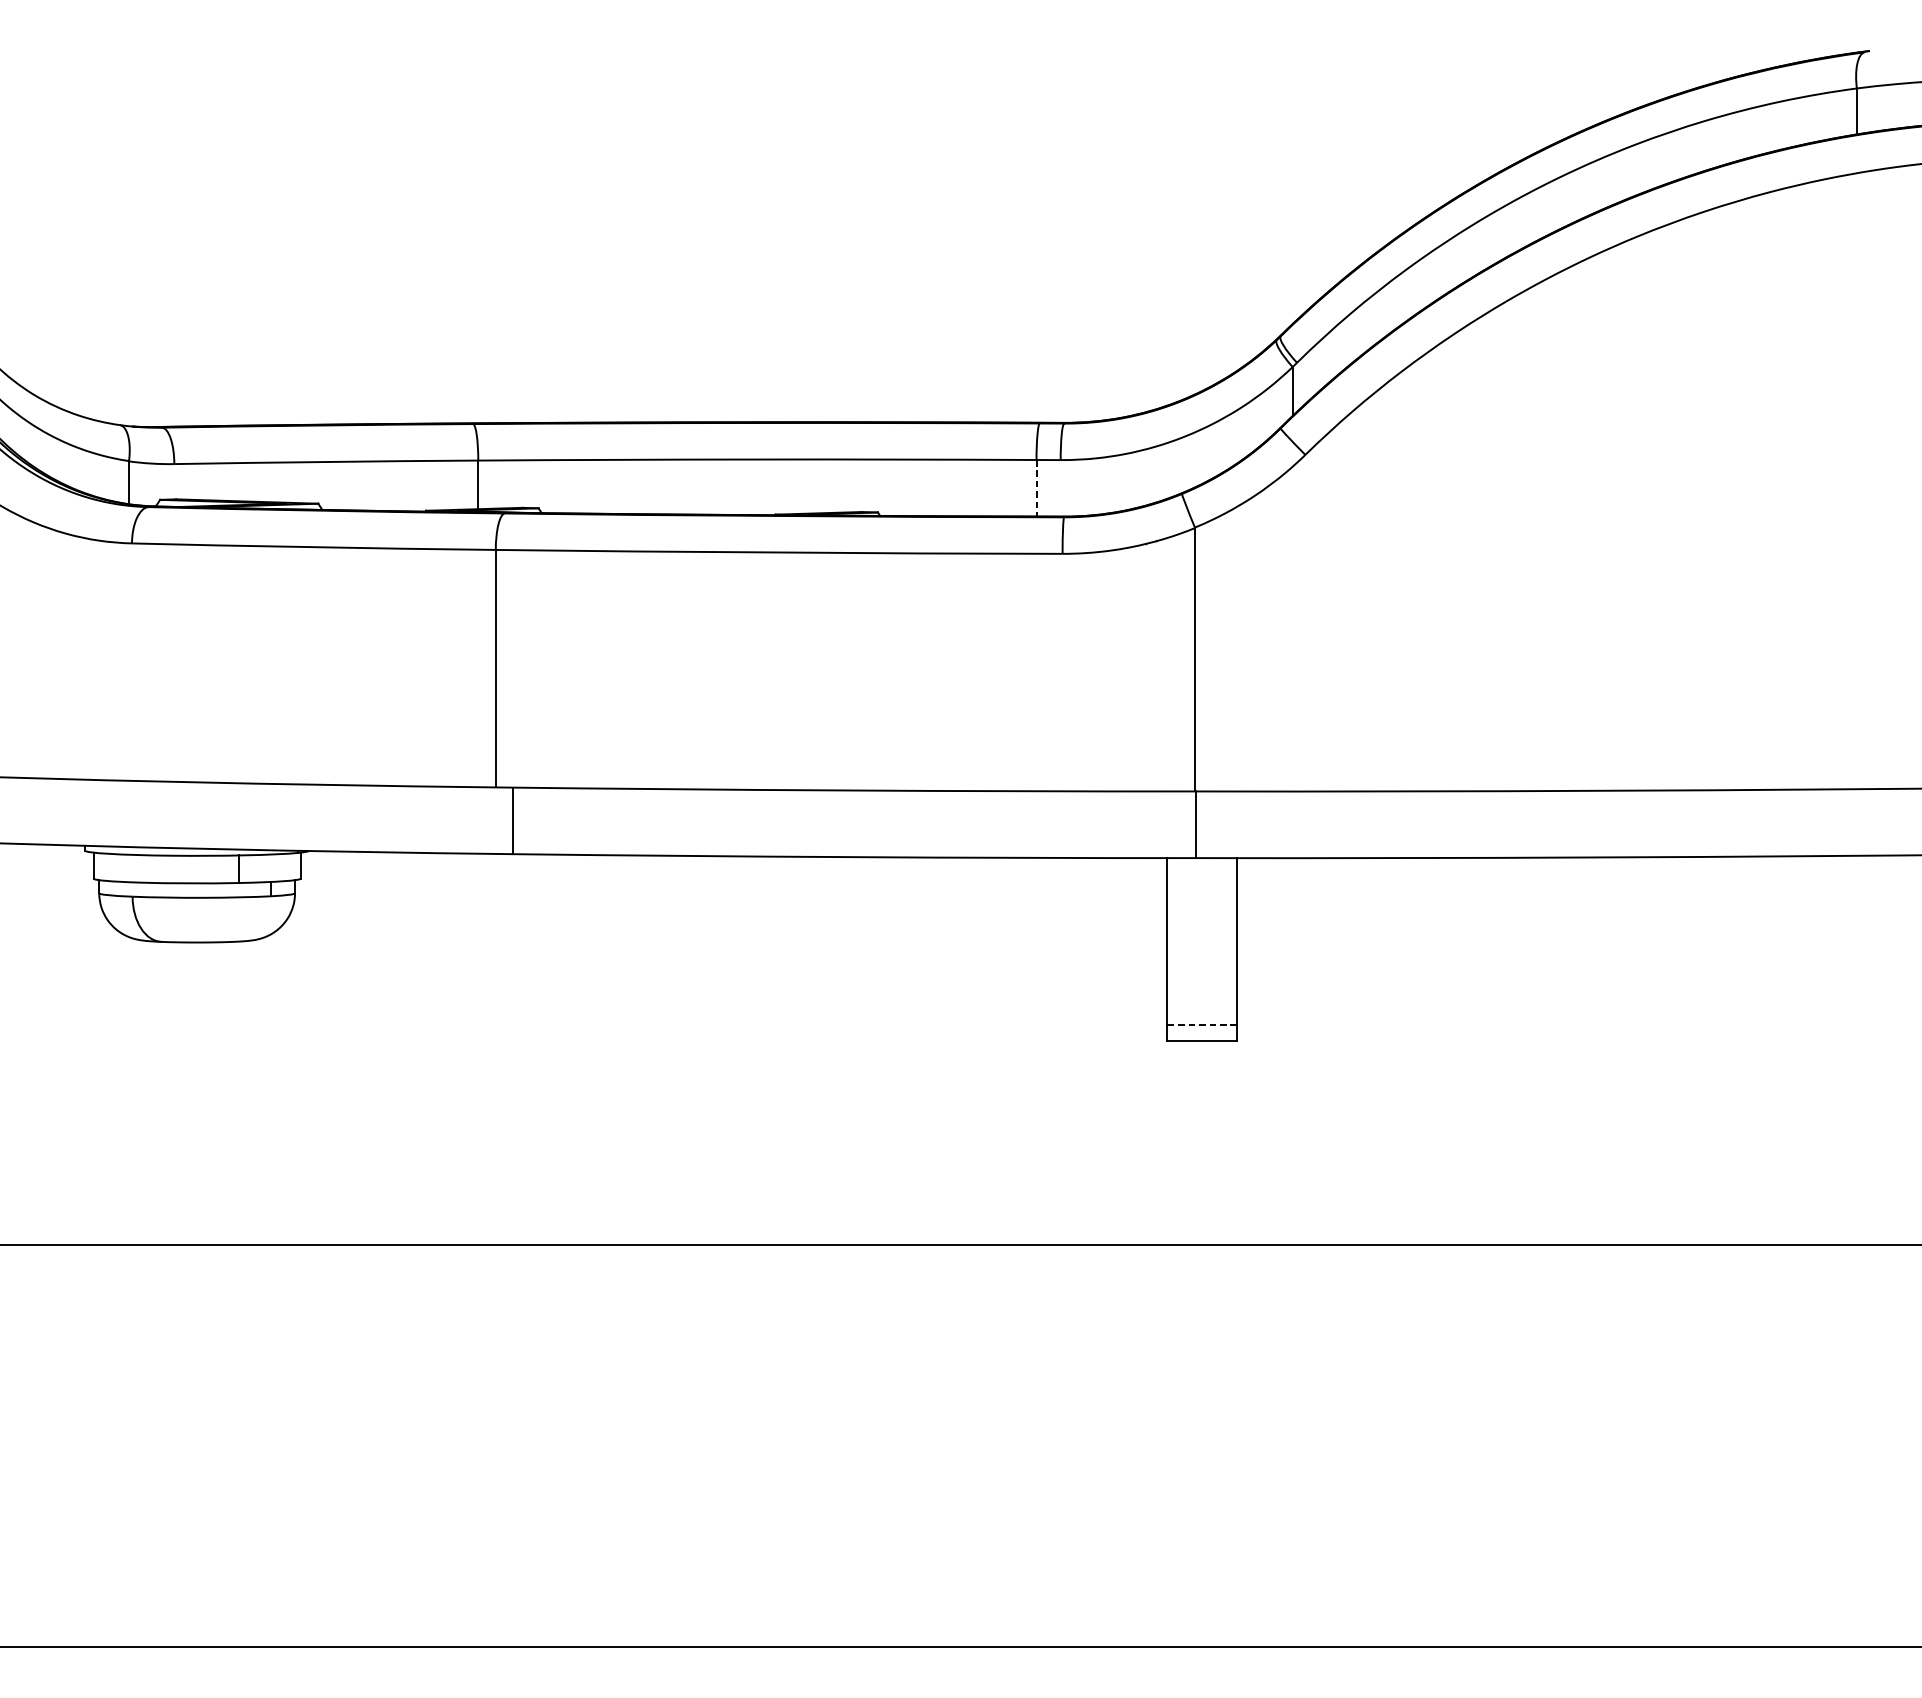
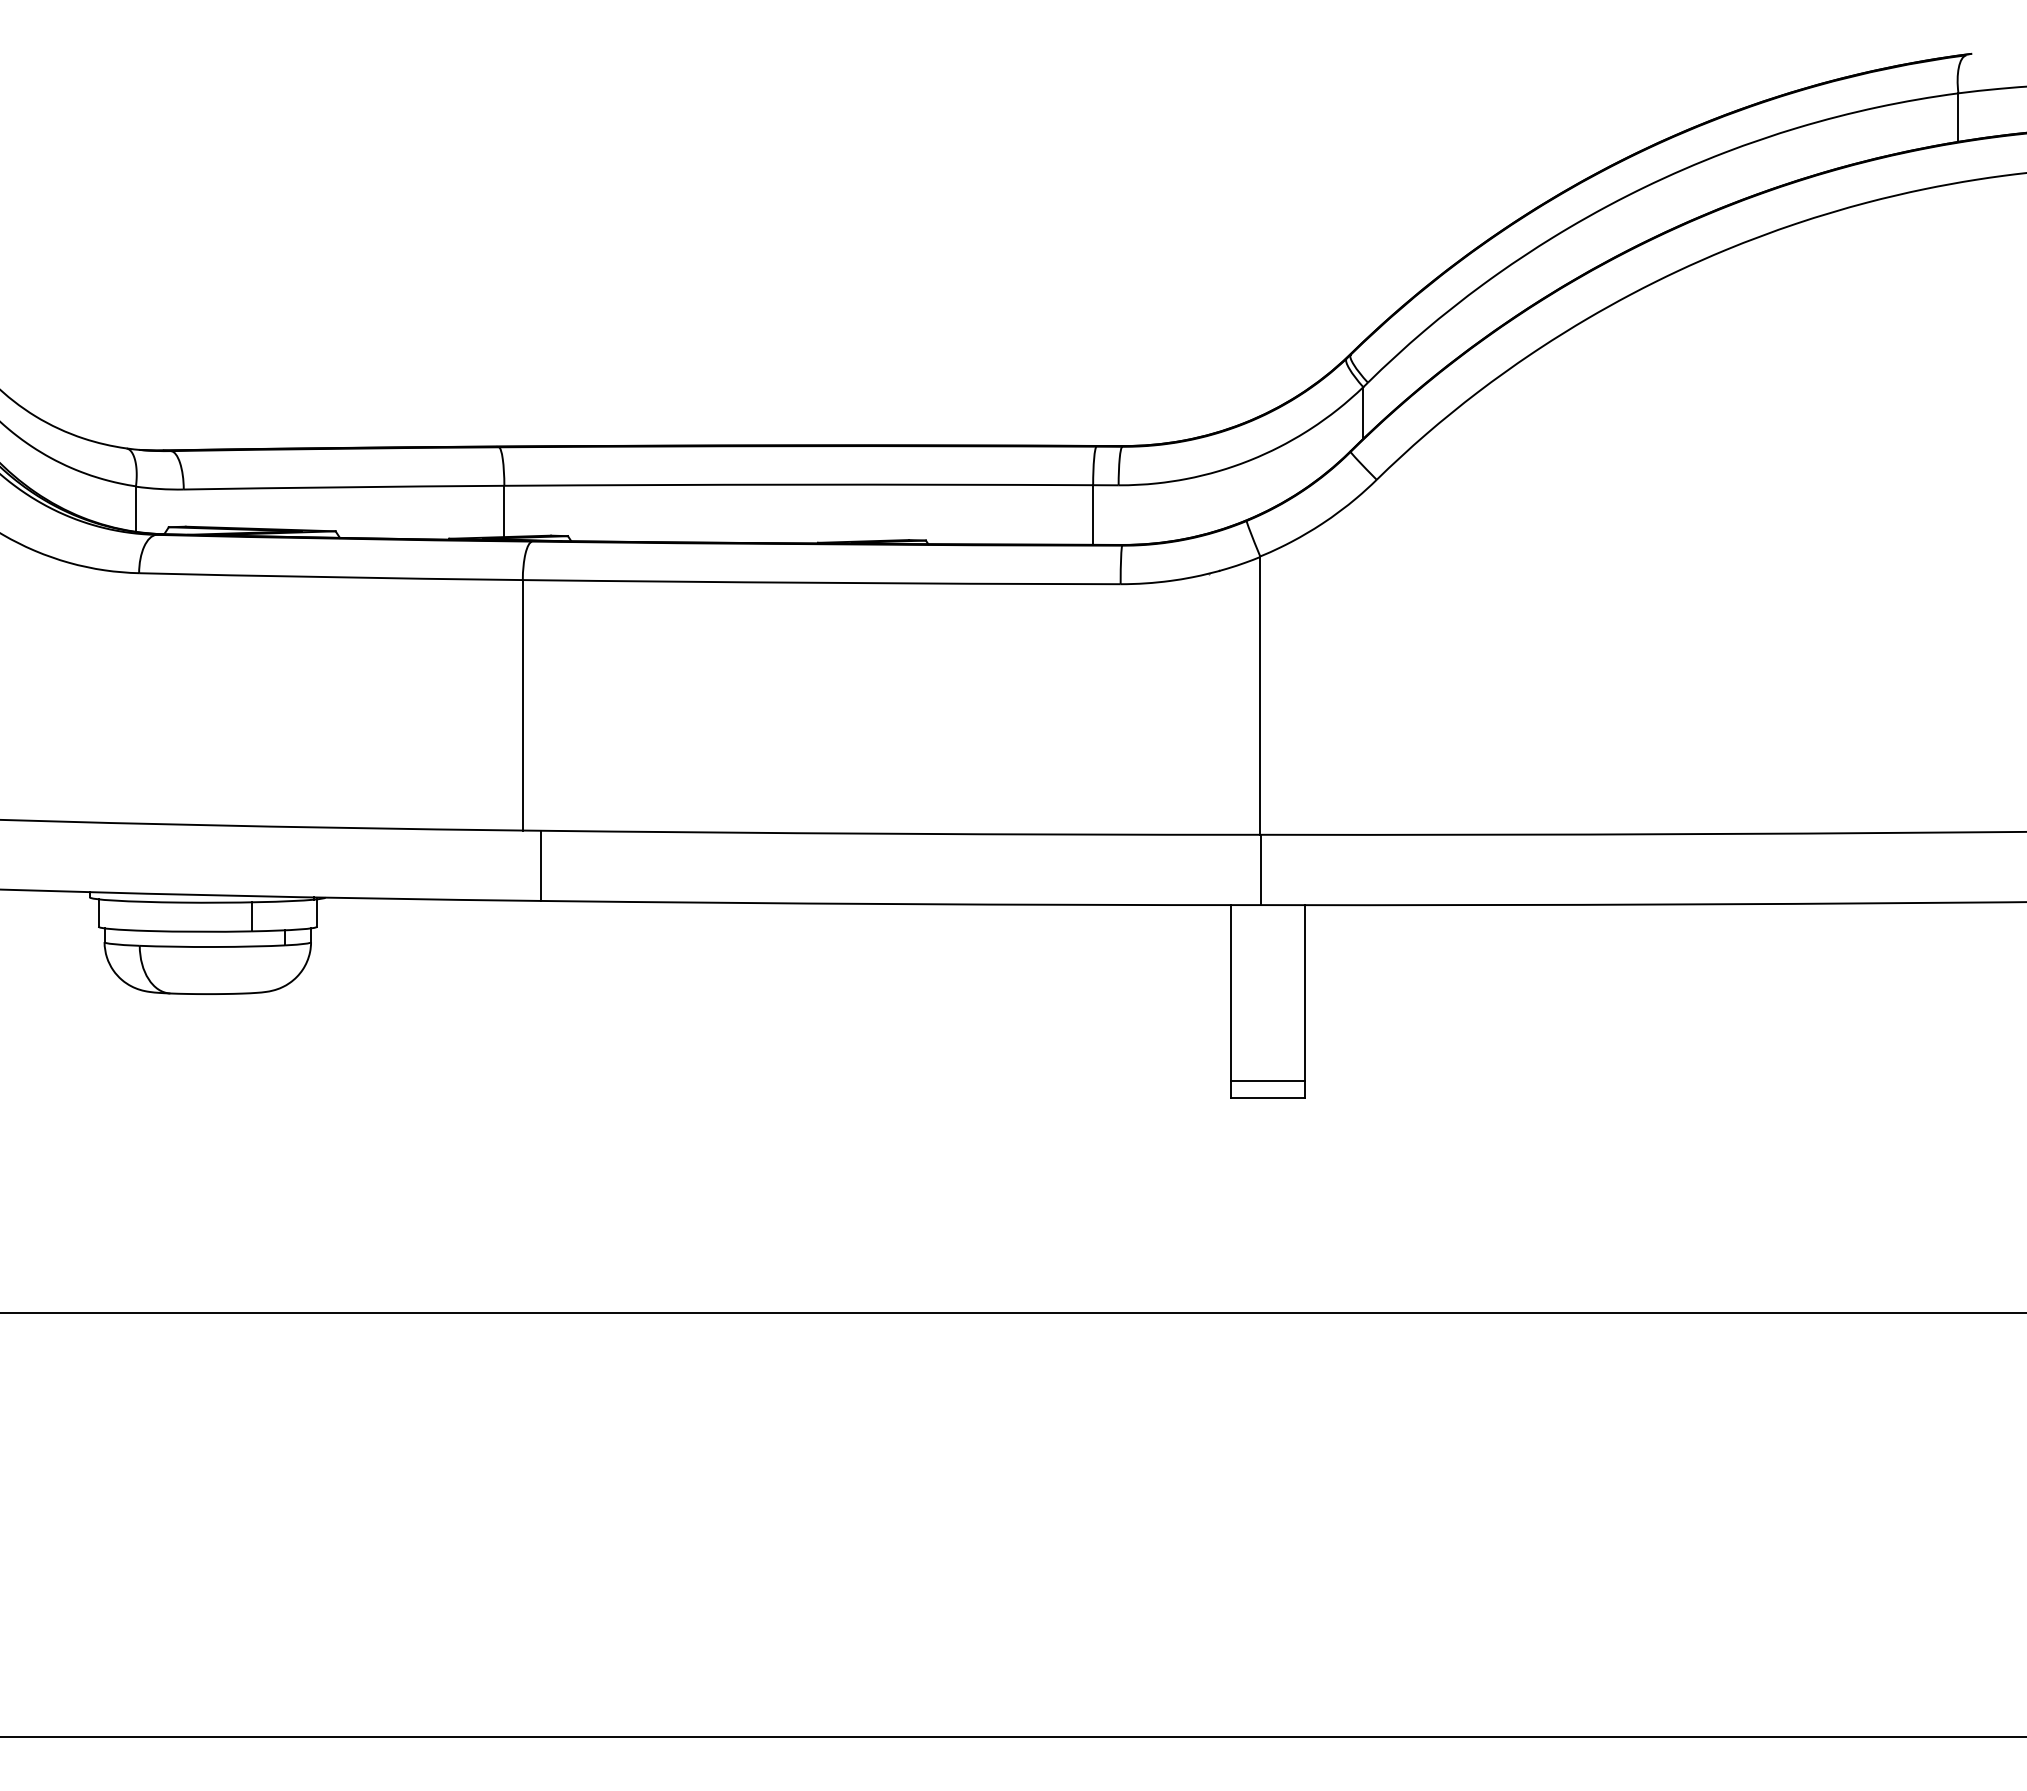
line: (1036, 488) -> (1093, 515), dashed -> solid
line: (1201, 1024) -> (1267, 1080), dashed -> solid

